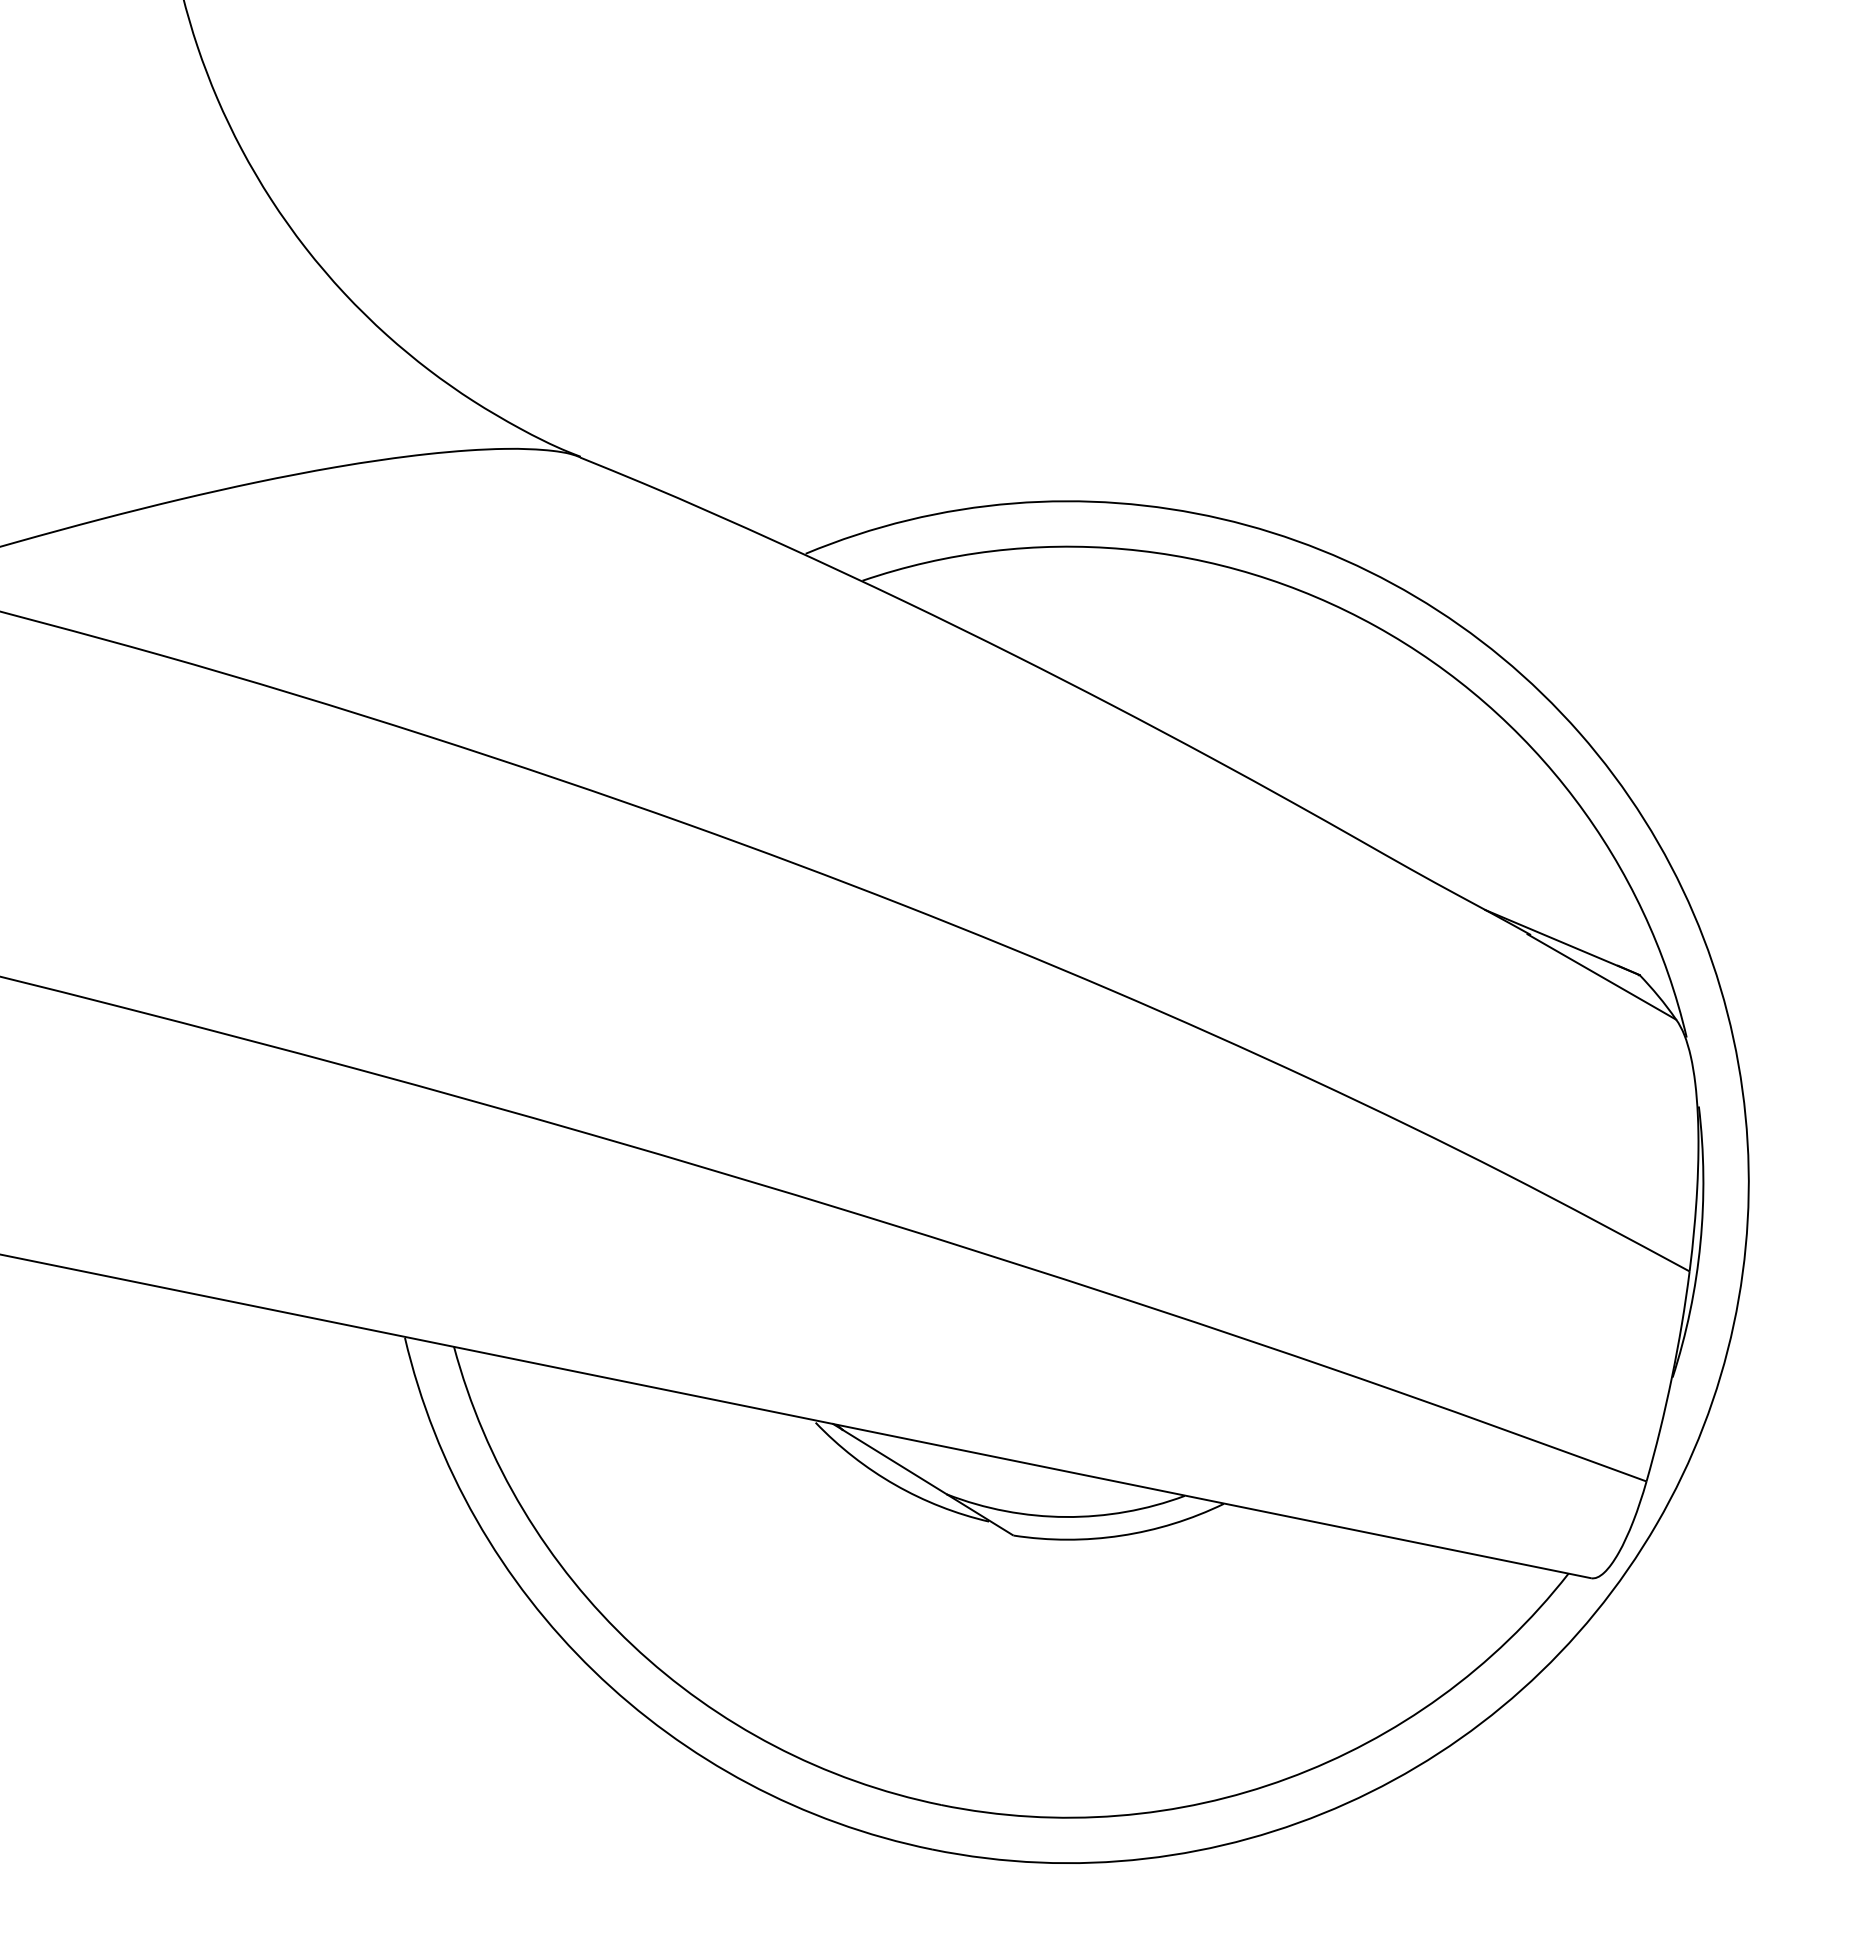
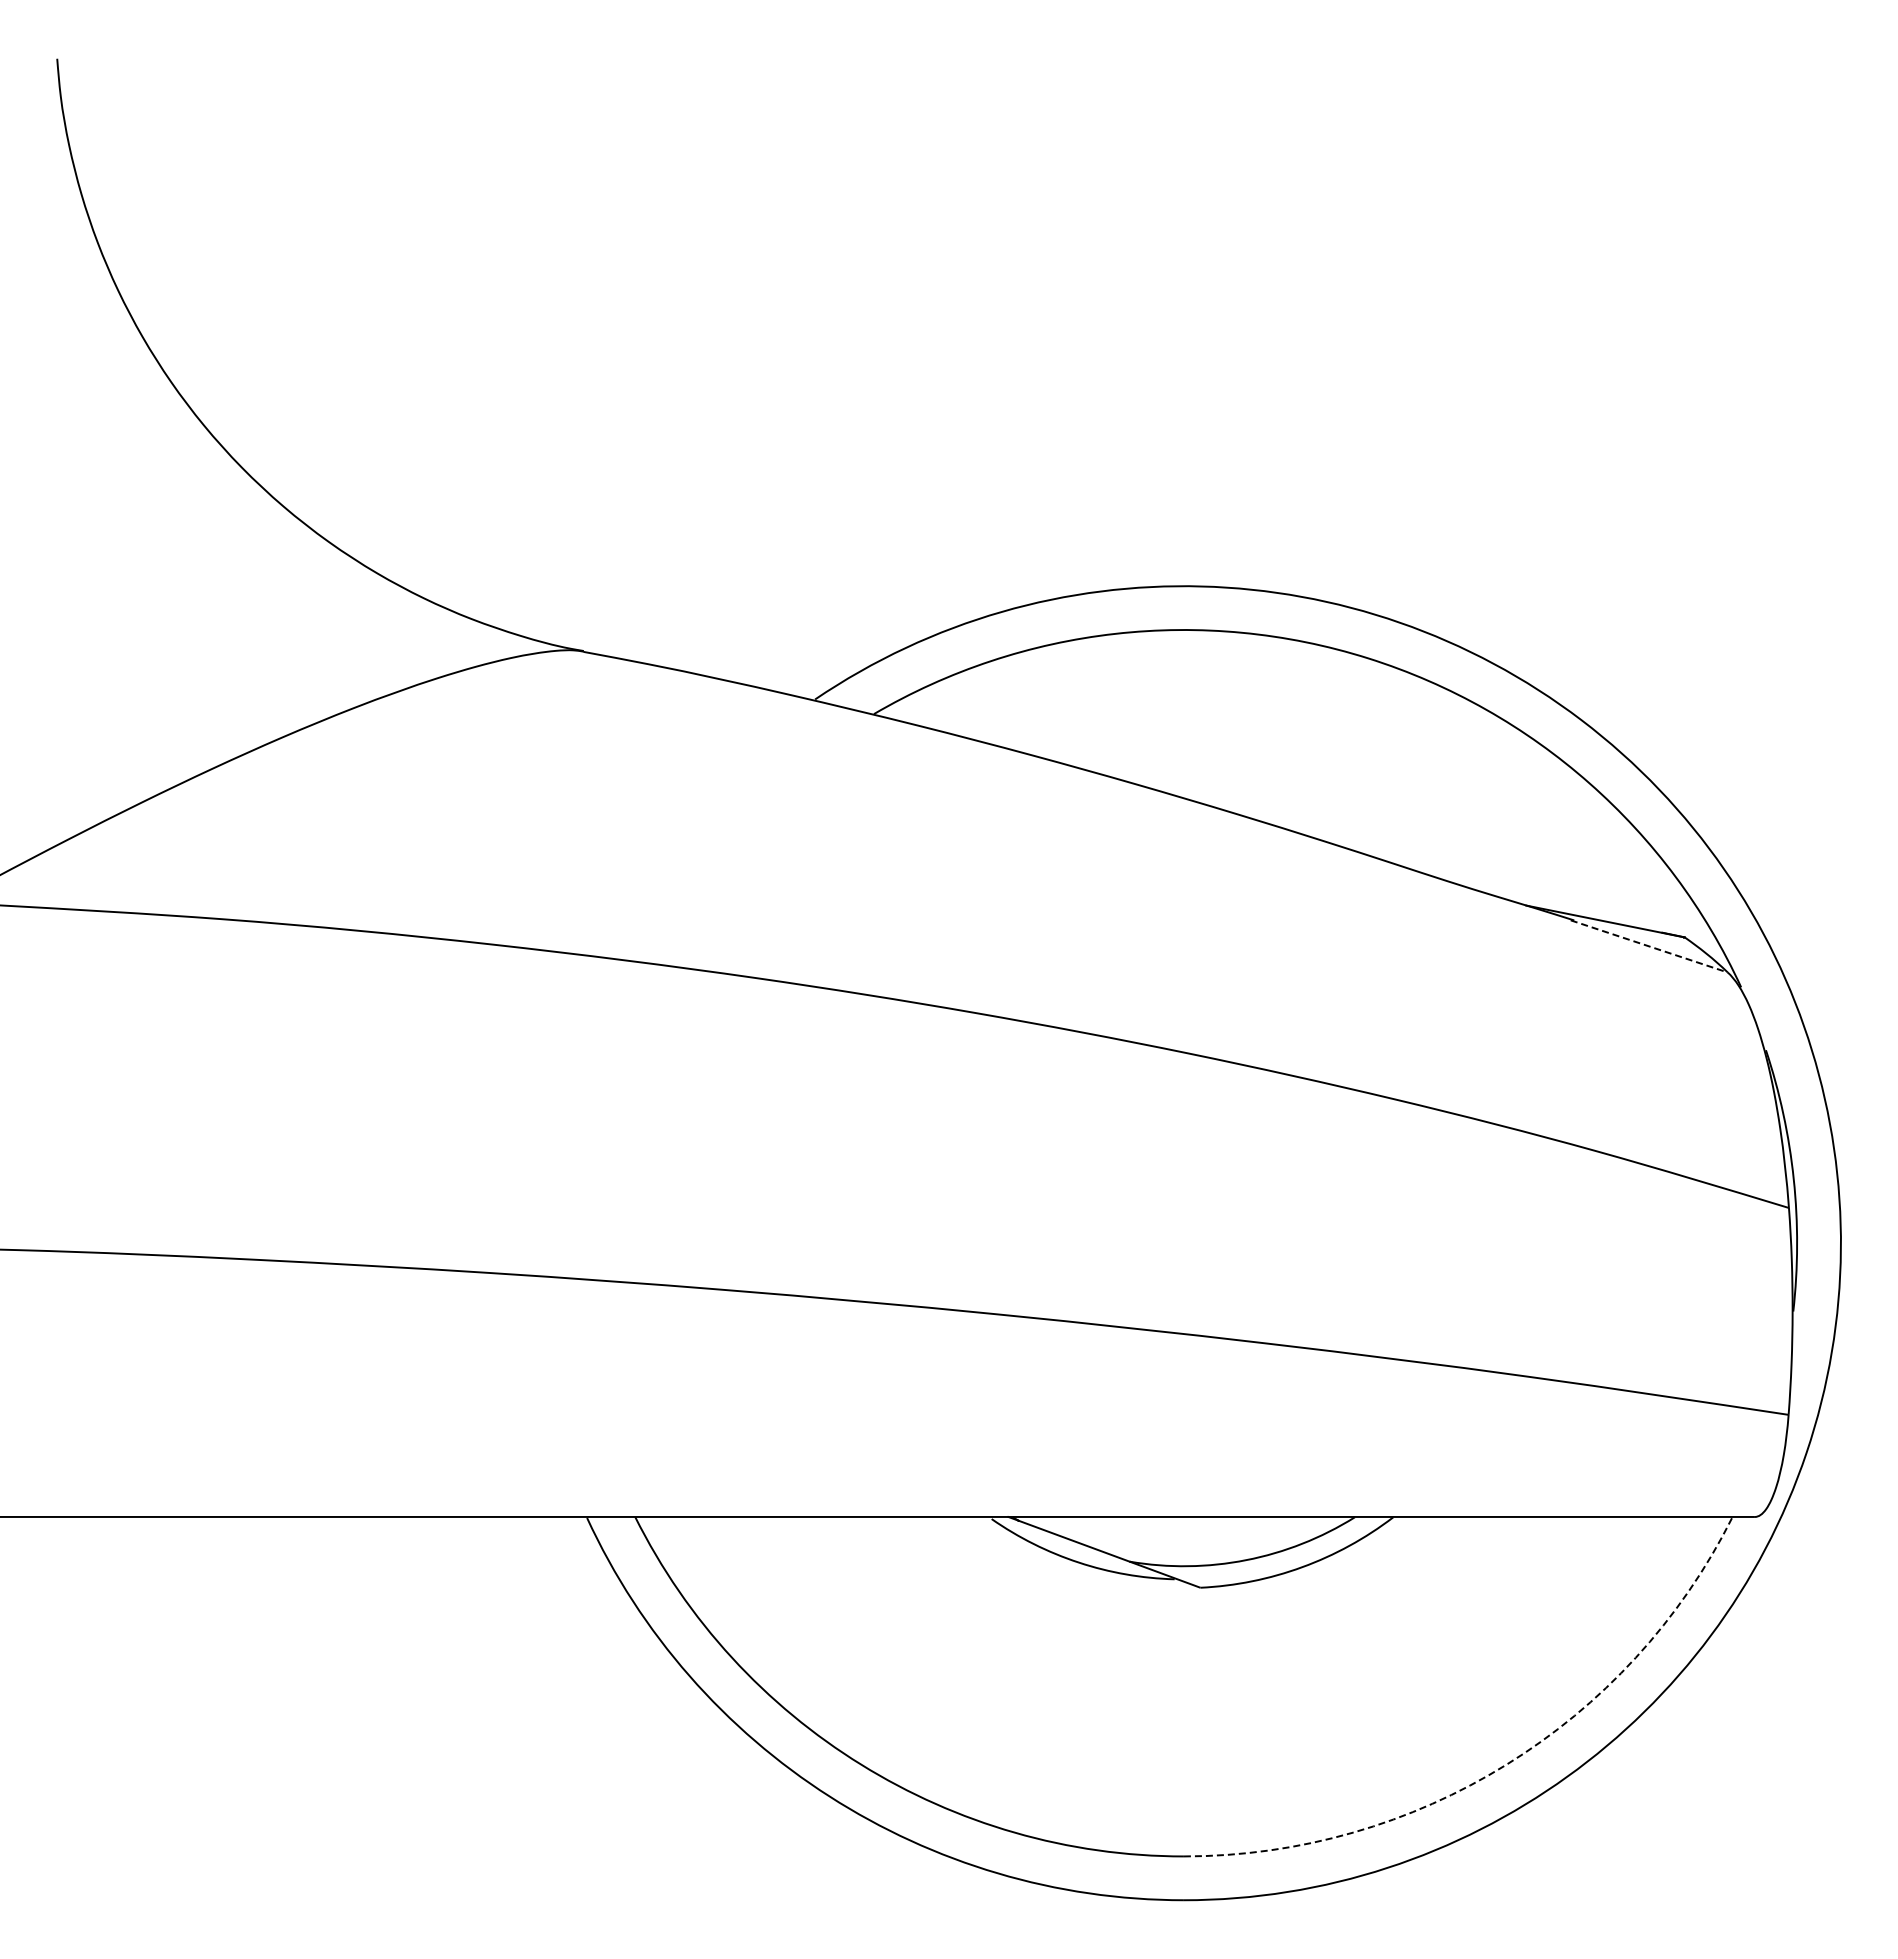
line: (1602, 977) -> (1649, 946), solid -> dashed
arc: (1287, 1778) -> (1506, 1764), solid -> dashed

